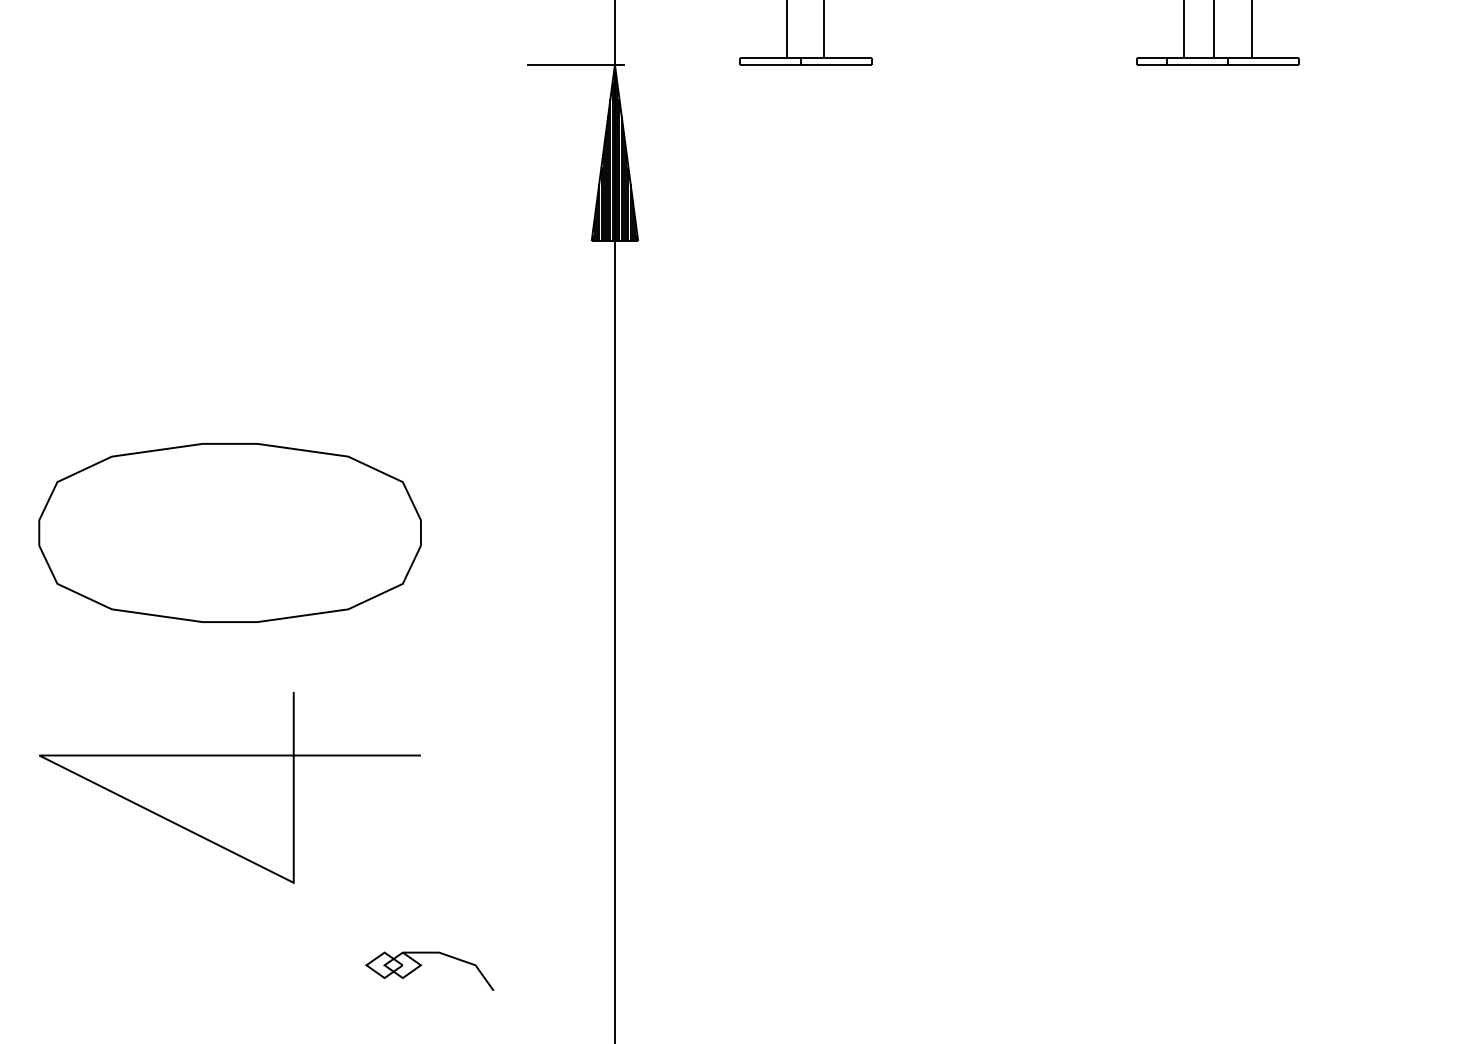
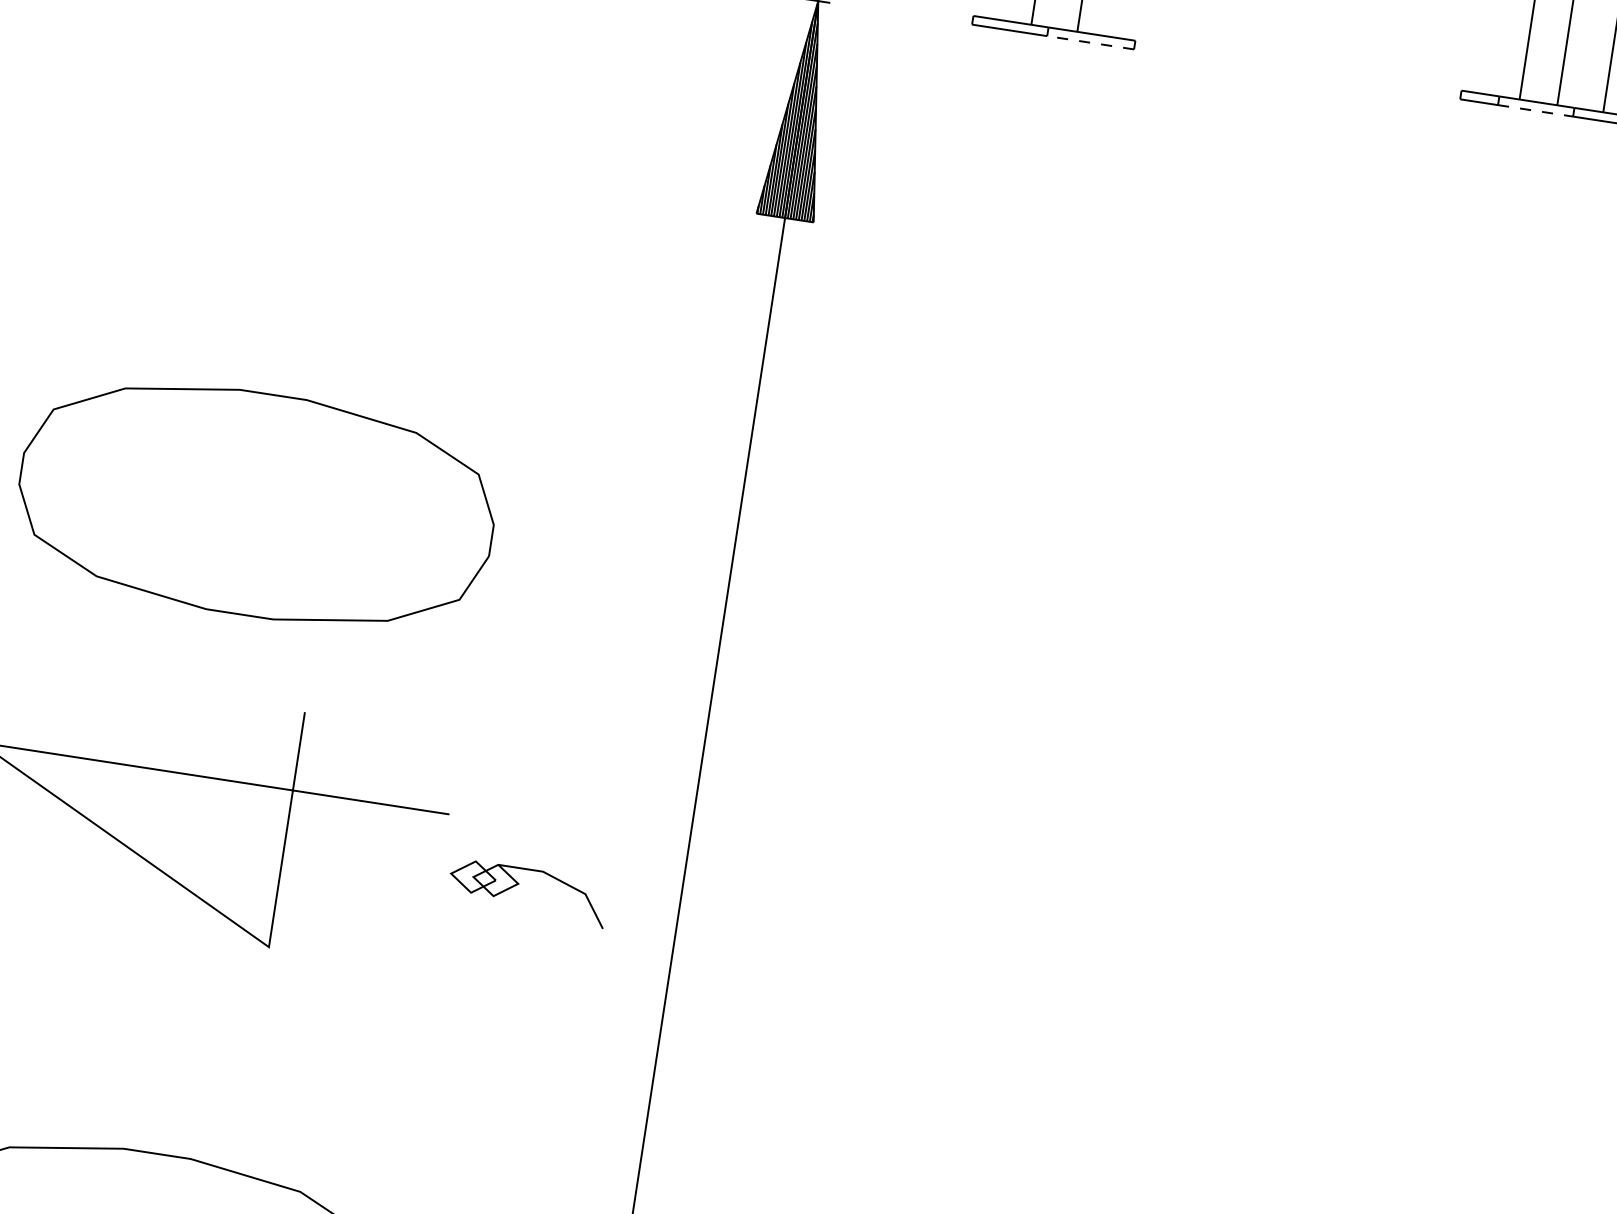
line: (835, 64) -> (1089, 42), solid -> dashed
line: (1197, 64) -> (1535, 110), solid -> dashed
part: (422, 965) -> (520, 884), moved

